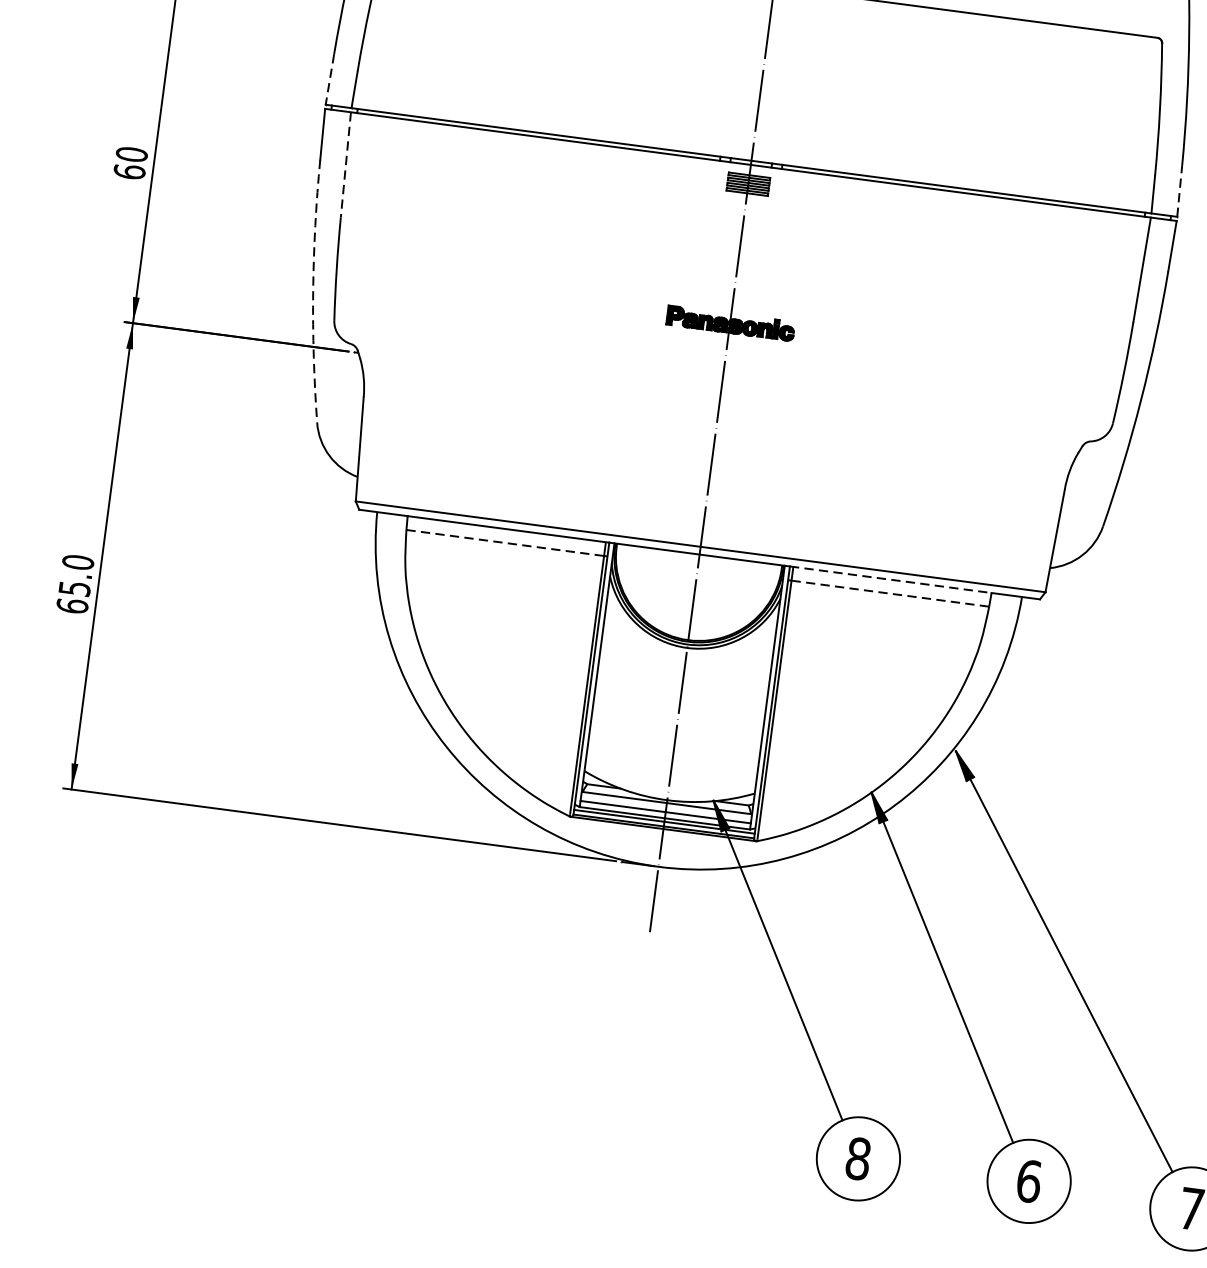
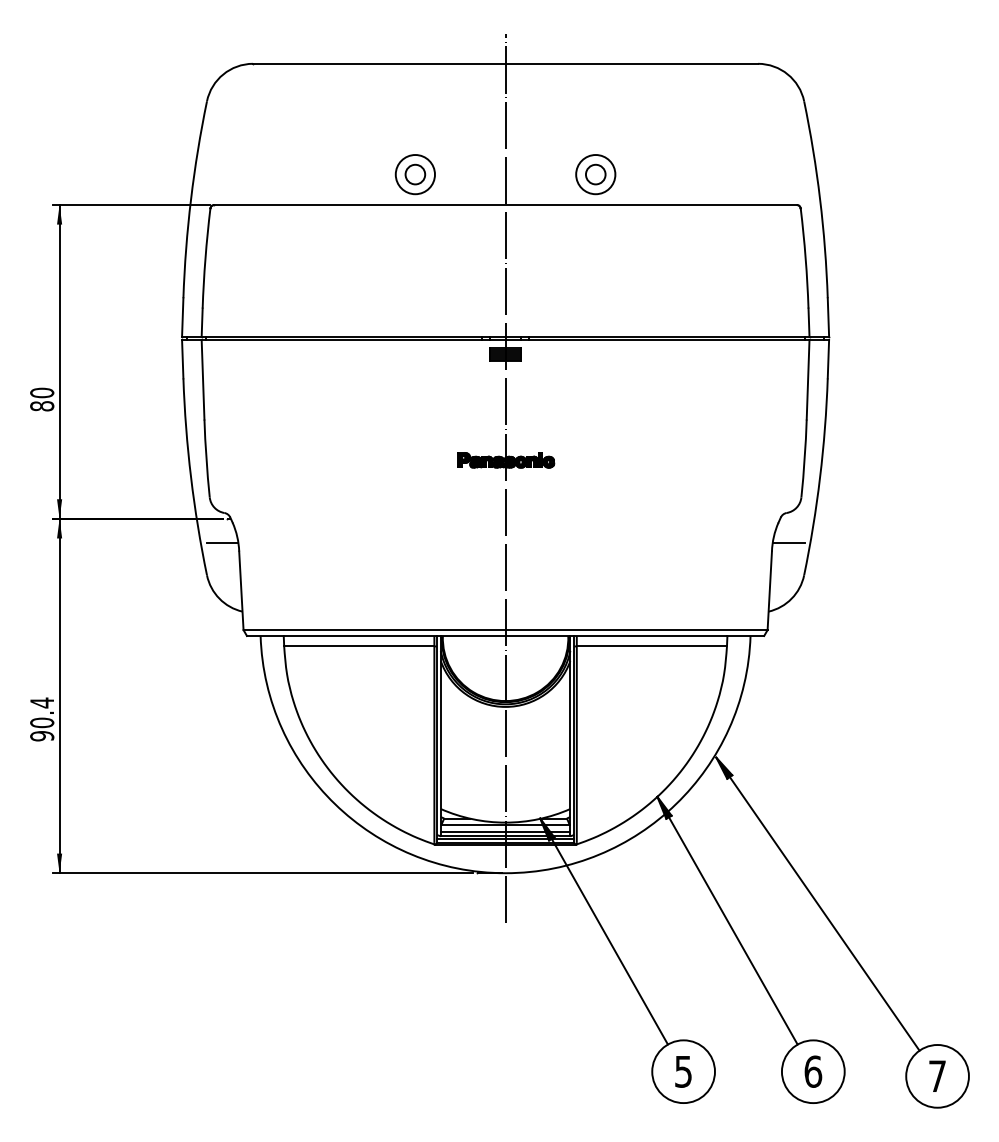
line: (329, 79) -> (182, 317), dashed -> solid
line: (346, 164) -> (203, 379), dashed -> solid
text: (129, 172) -> (42, 406), 60 -> 80
line: (1179, 191) -> (828, 317), dashed -> solid
arc: (313, 291) -> (191, 477), dashed -> solid
line: (343, 382) -> (222, 542), added
line: (1088, 480) -> (788, 542), added
line: (505, 543) -> (359, 646), dashed -> solid
line: (890, 579) -> (650, 635), dashed -> solid
text: (75, 584) -> (42, 719), 65.0 -> 90.4
line: (891, 593) -> (652, 646), dashed -> solid
text: (858, 1158) -> (683, 1071), 8 -> 5

